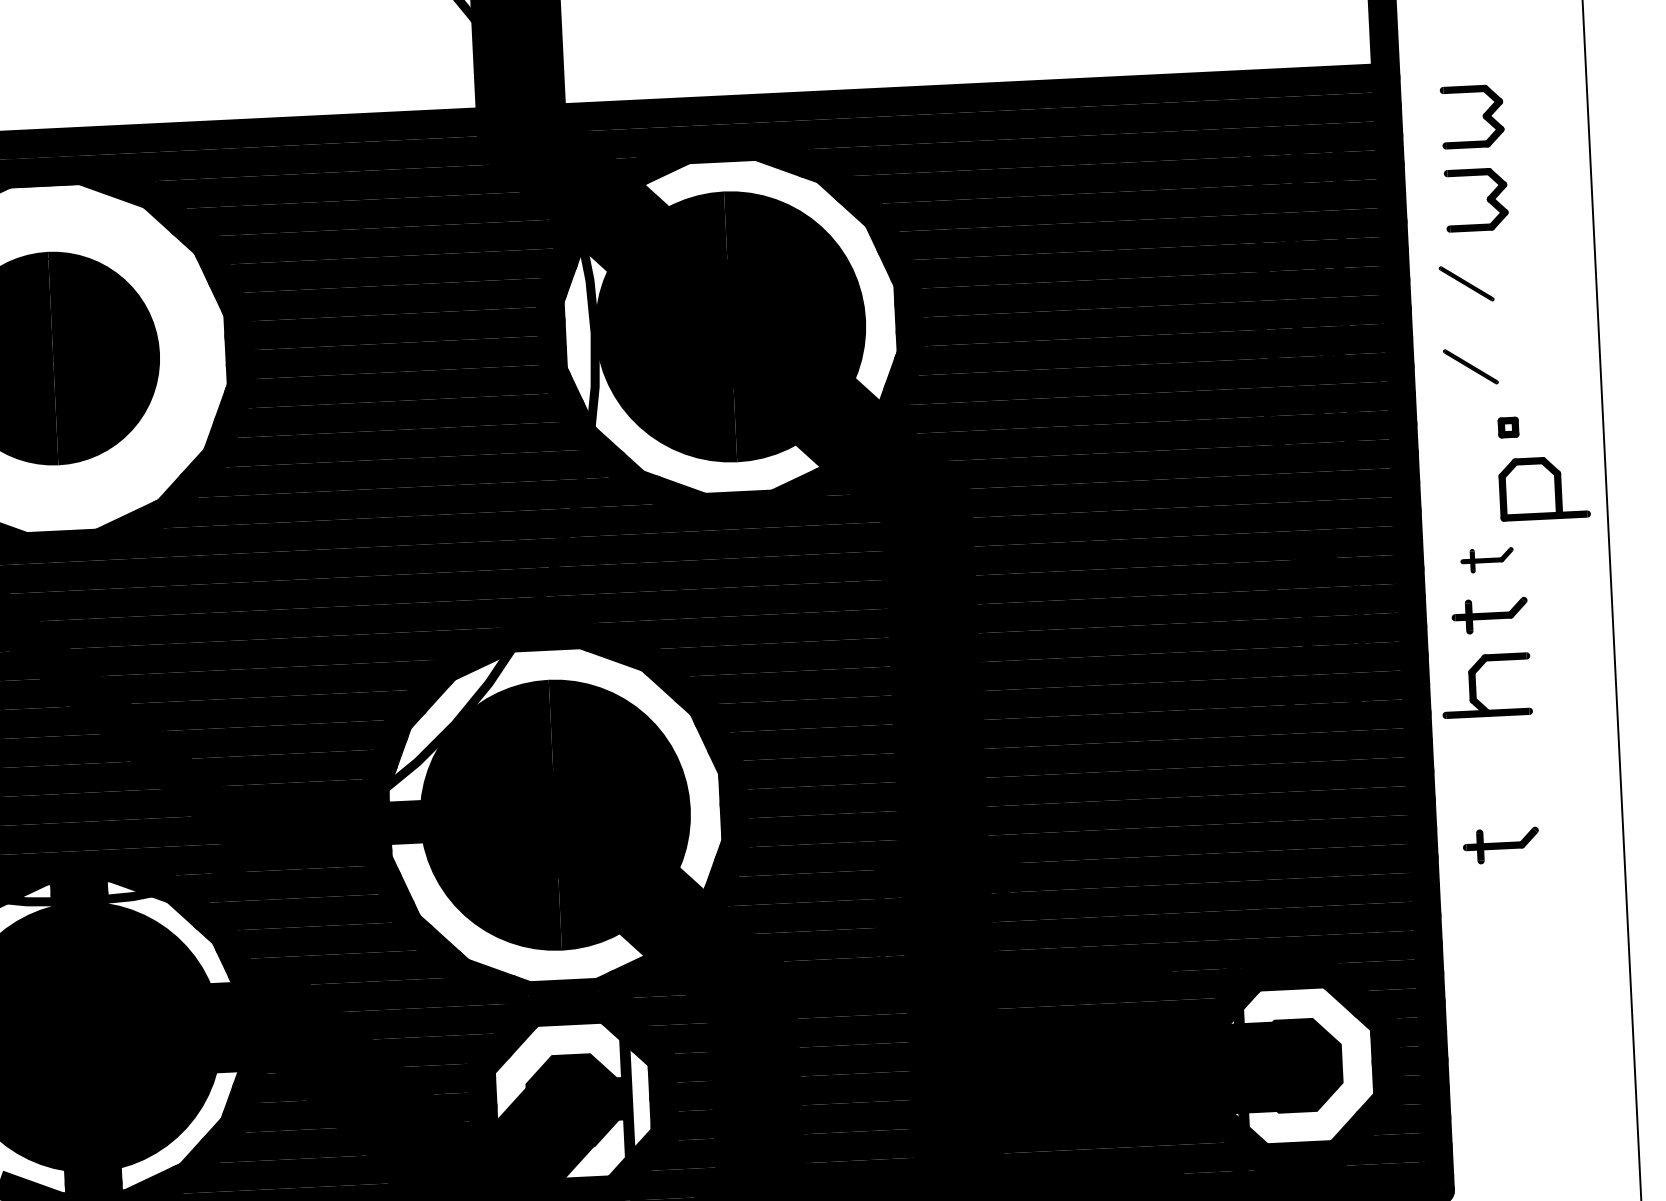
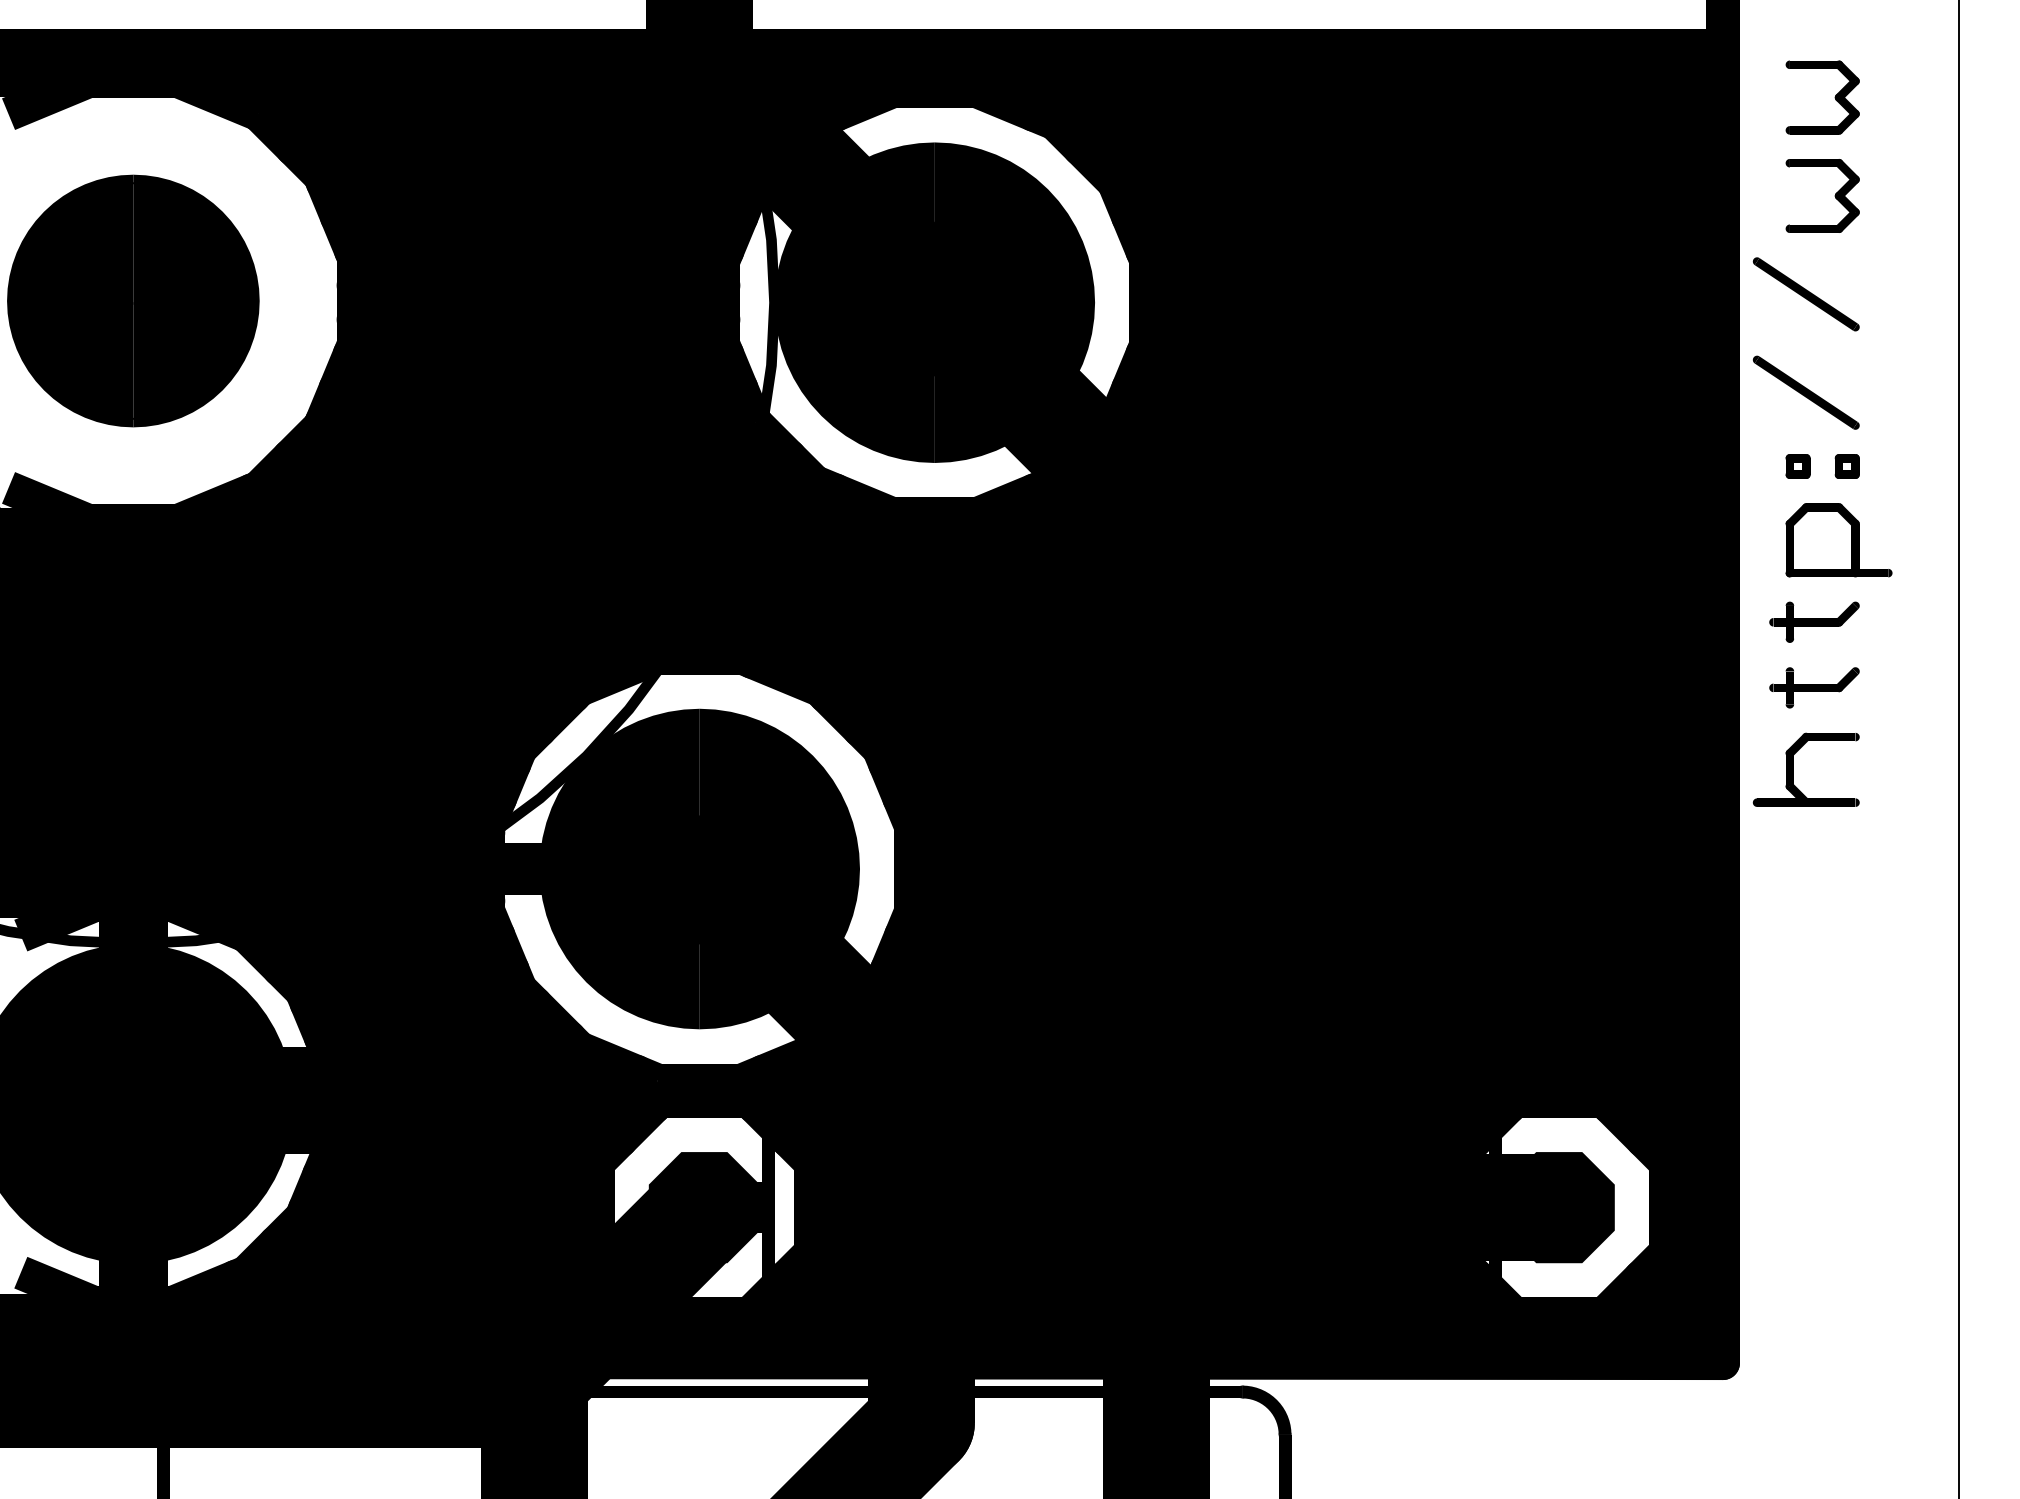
part: (1466, 283) -> (1805, 294), size x1.67
part: (1470, 366) -> (1806, 392), size x1.67
part: (1466, 429) -> (1797, 466), added
part: (1543, 488) -> (1838, 540), moved
part: (1487, 559) -> (1814, 621), size x1.43
part: (1501, 845) -> (1814, 959), removed

